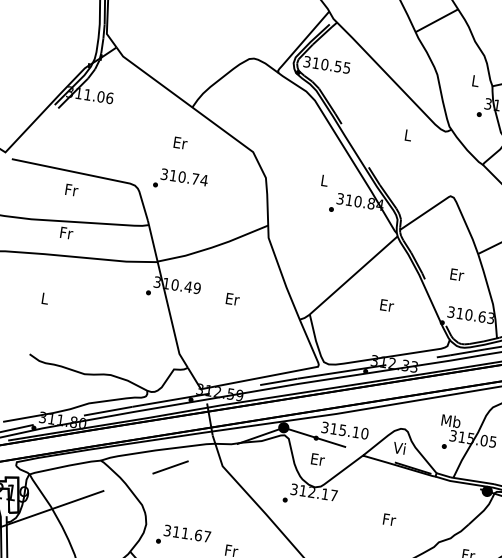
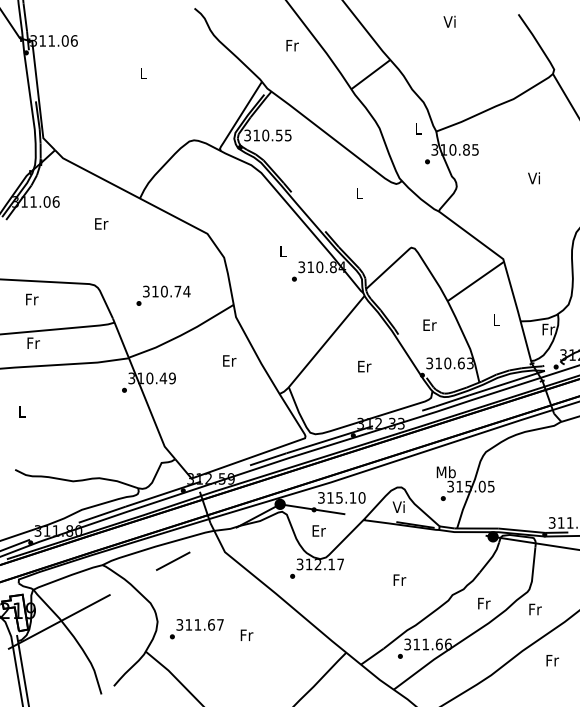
text: (180, 142) -> (101, 223), moved
text: (180, 180) -> (163, 295), moved
text: (232, 298) -> (229, 360), moved

